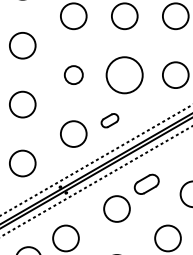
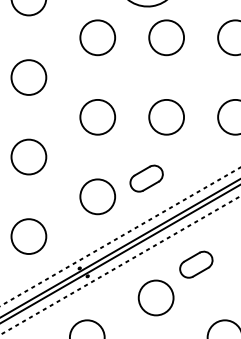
circle: (73, 74) -> (97, 116), size x1.43
circle: (124, 74) -> (166, 116), size x0.71
part: (109, 120) -> (146, 178), size x1.43

